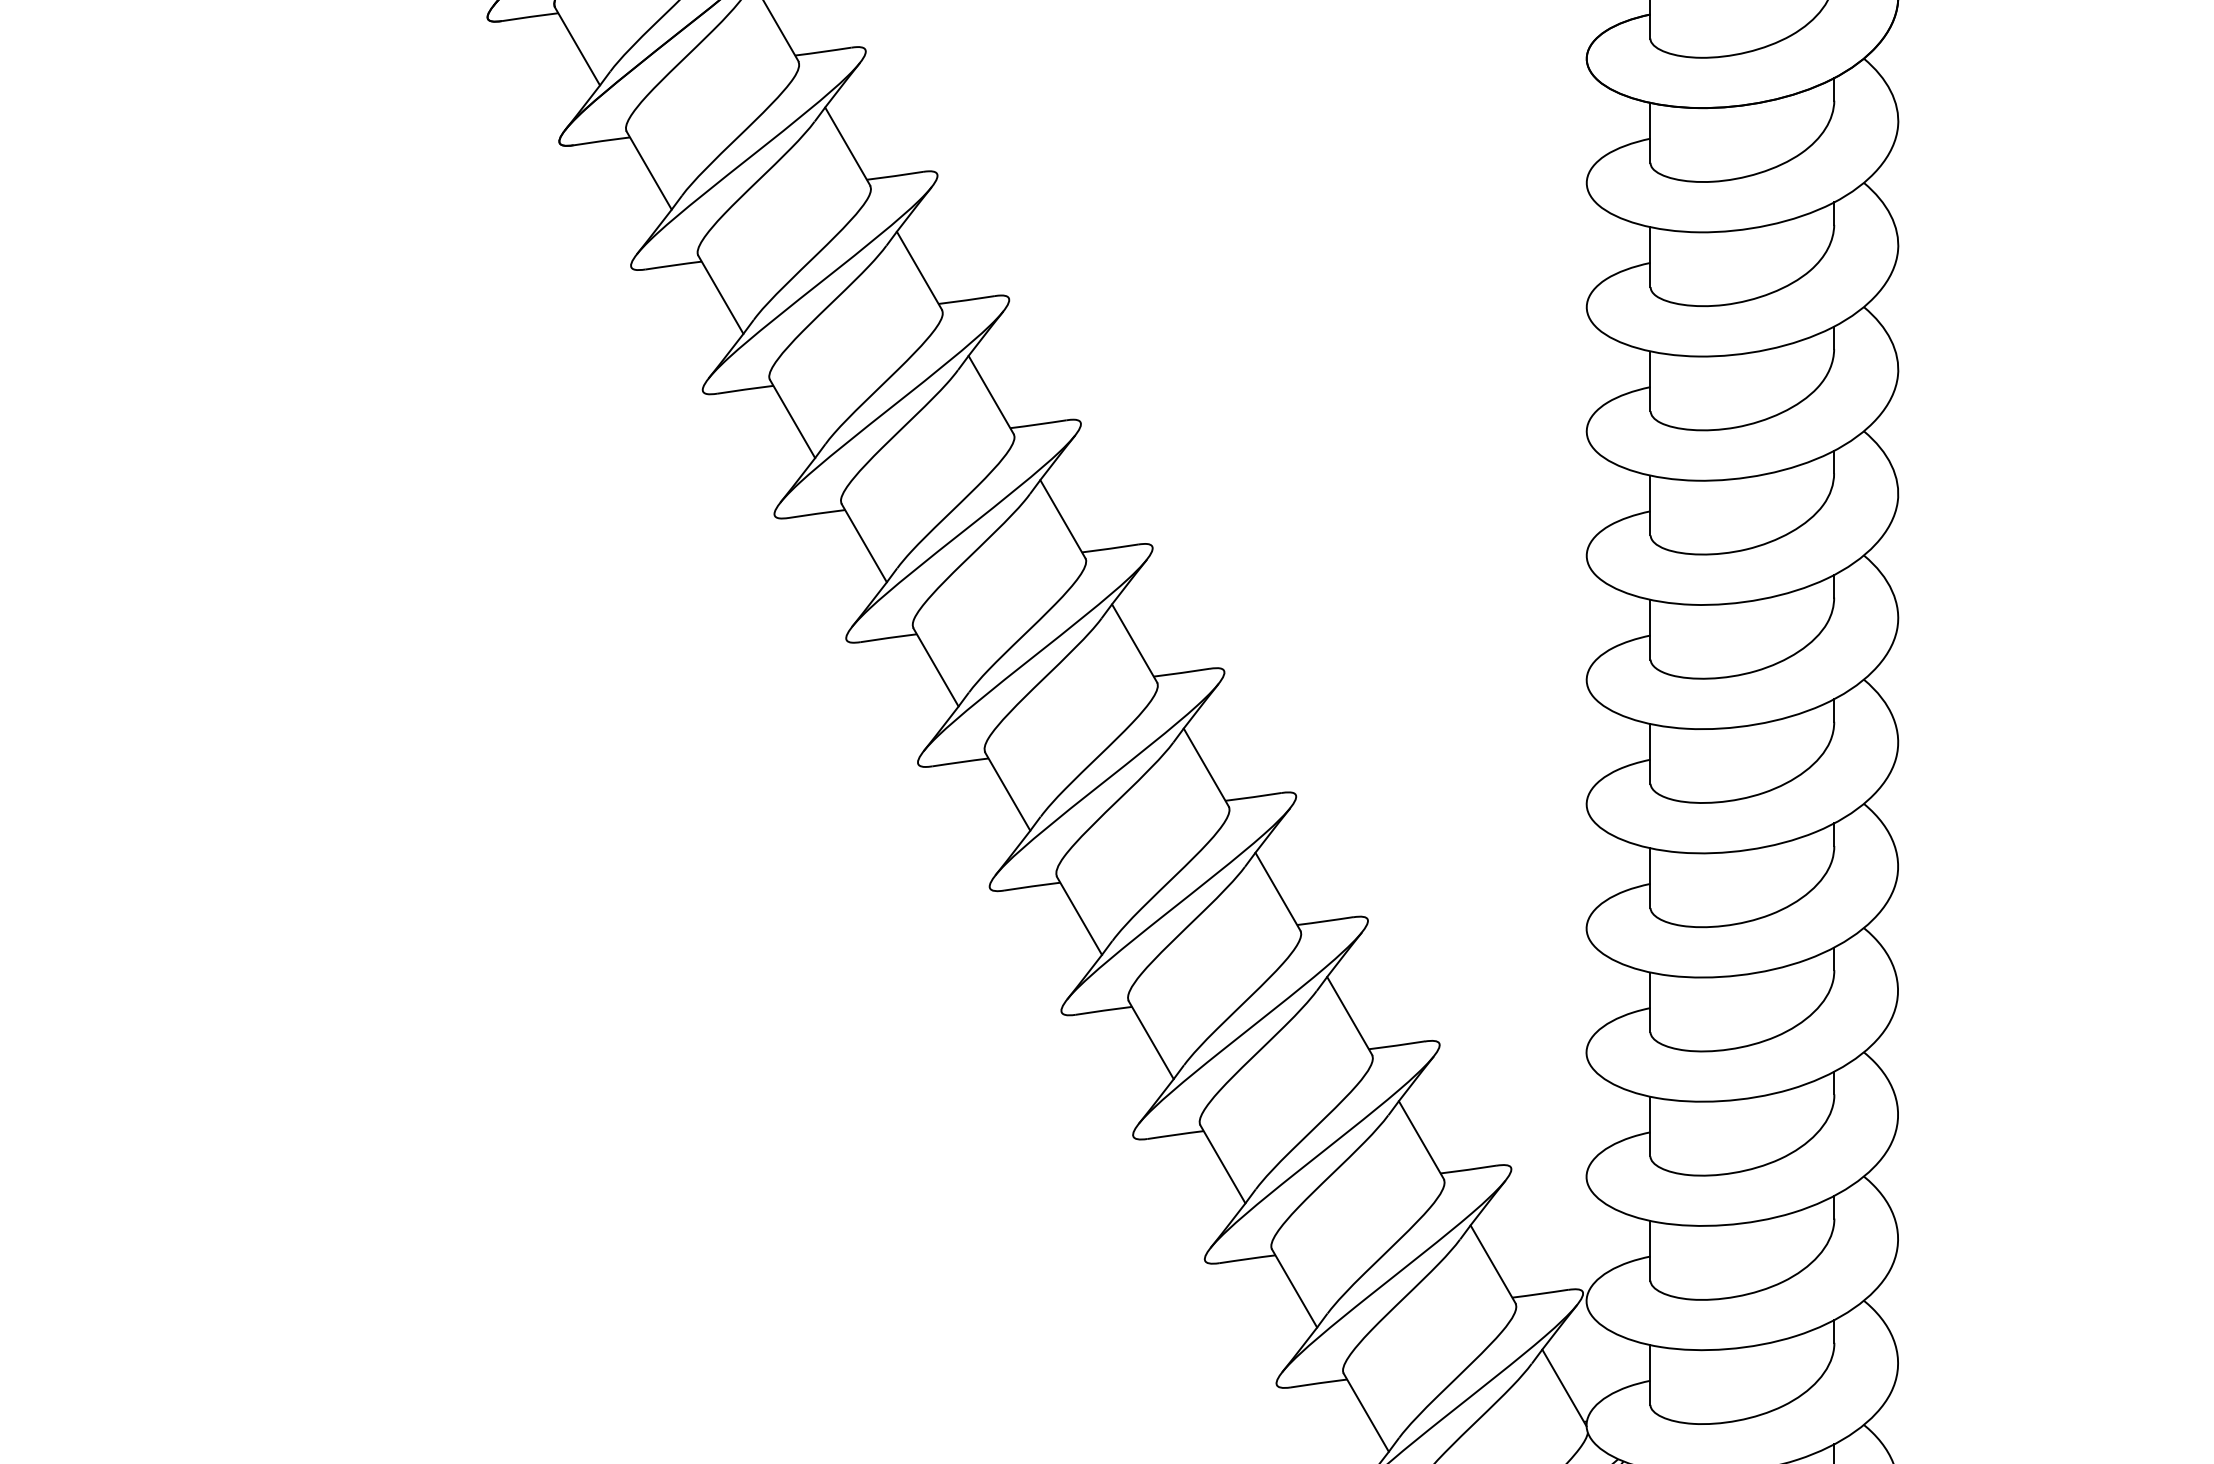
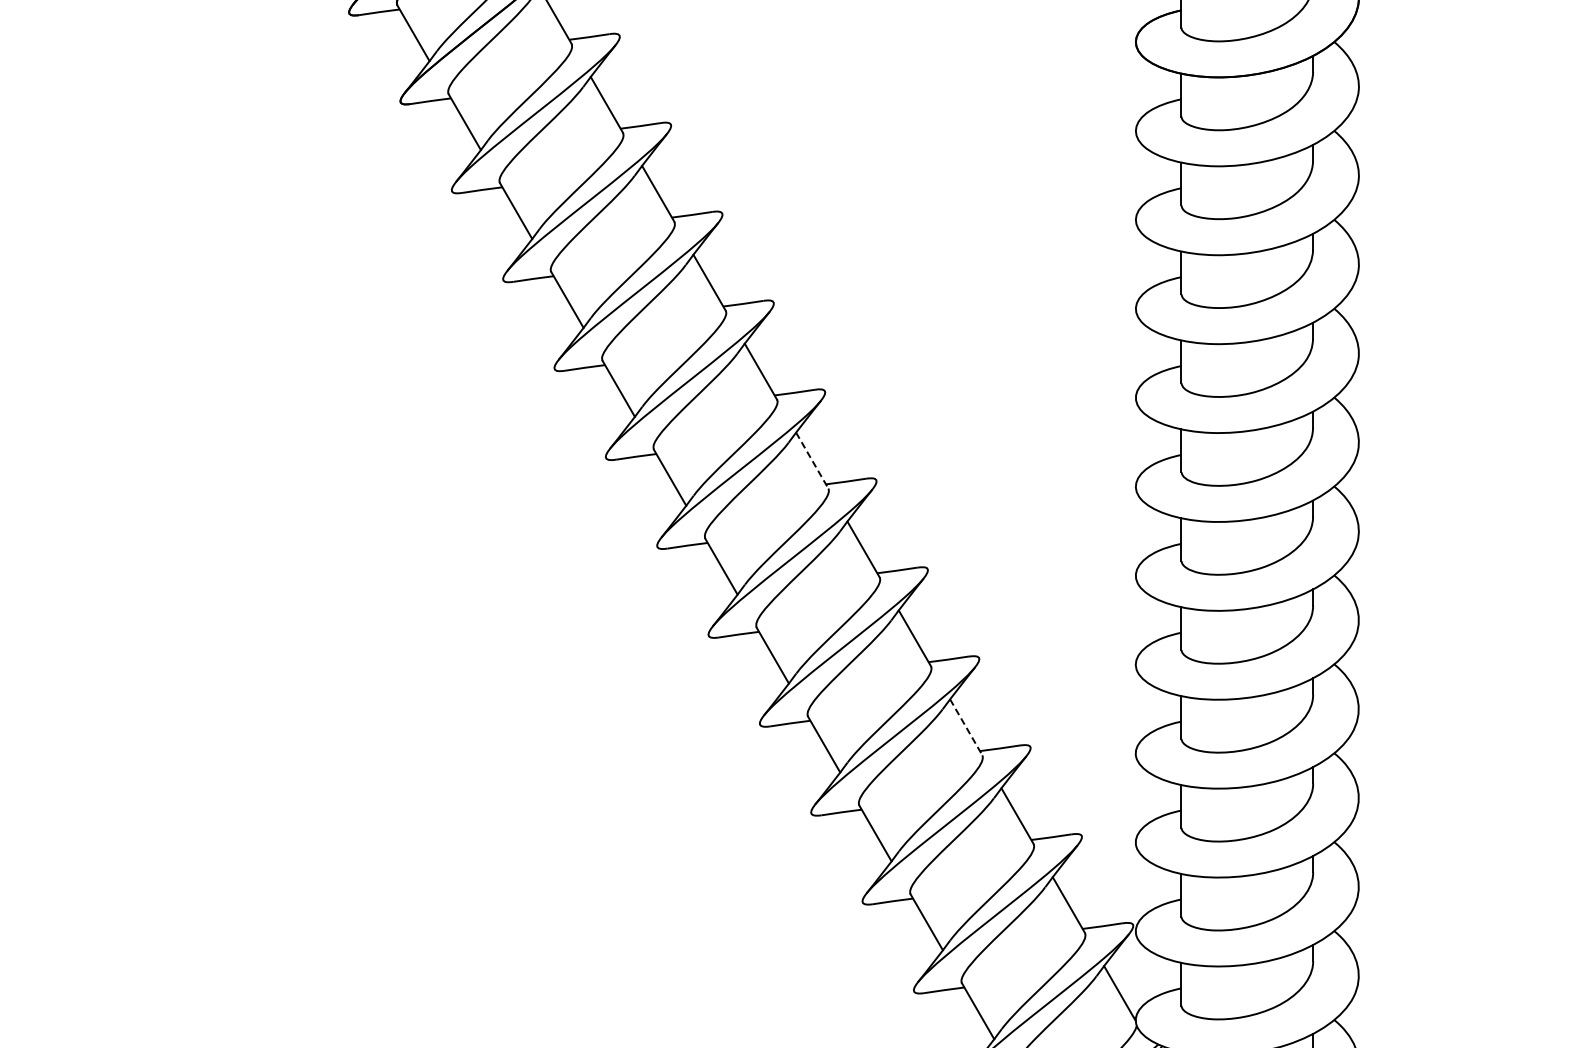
line: (1134, 644) -> (812, 461), solid -> dashed
line: (1350, 1016) -> (966, 727), solid -> dashed

